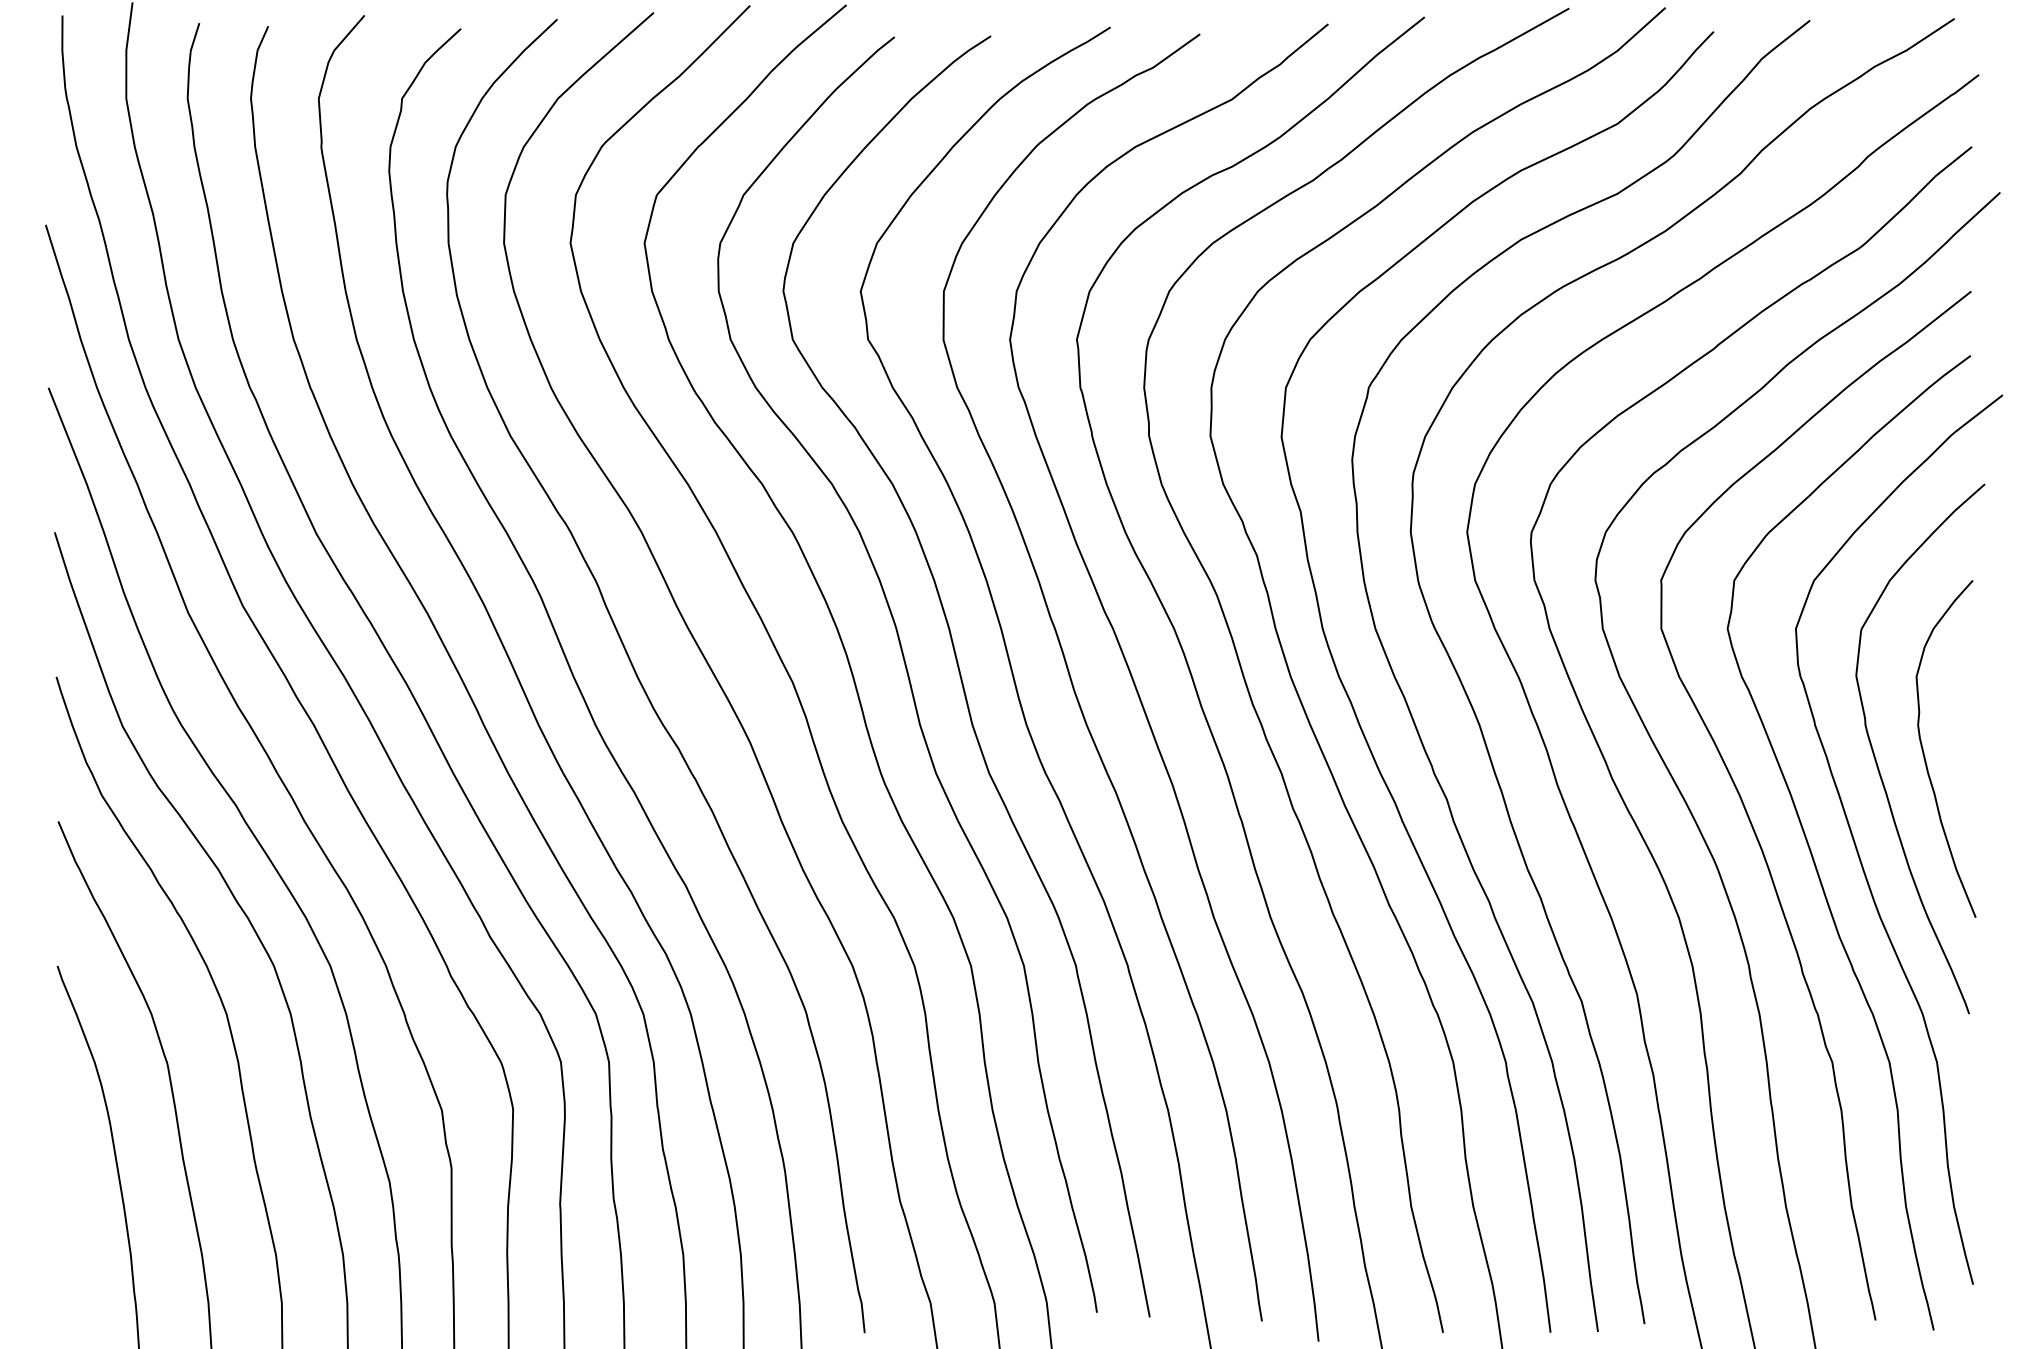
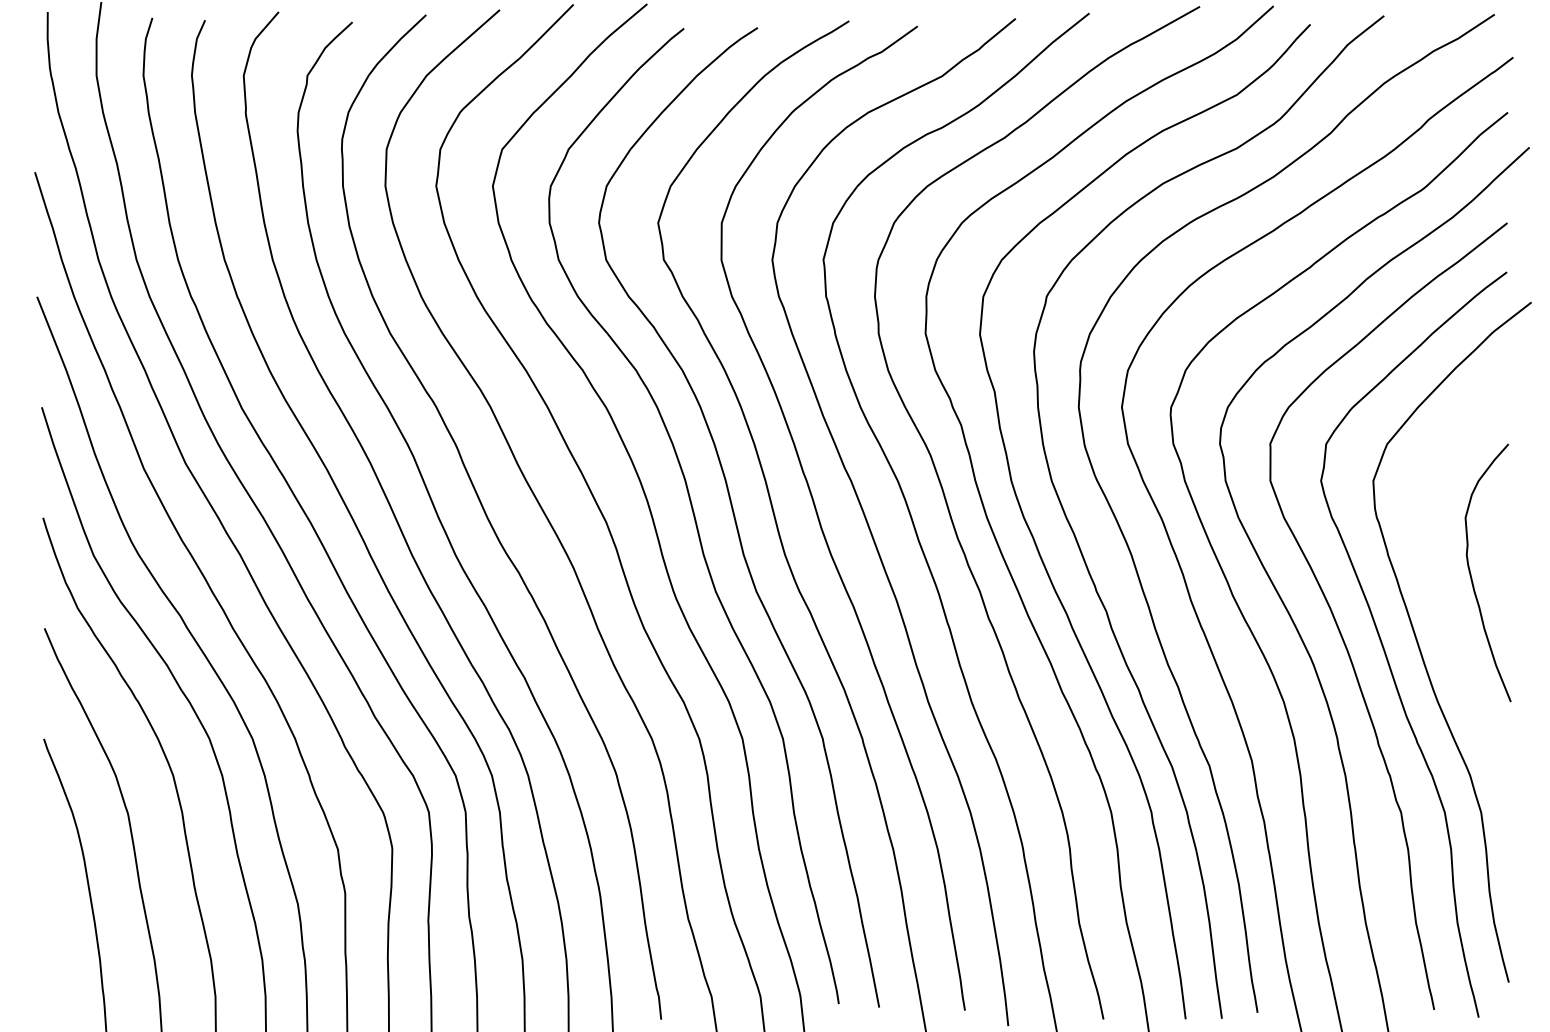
curve: (1877, 762) -> (1435, 583), removed

